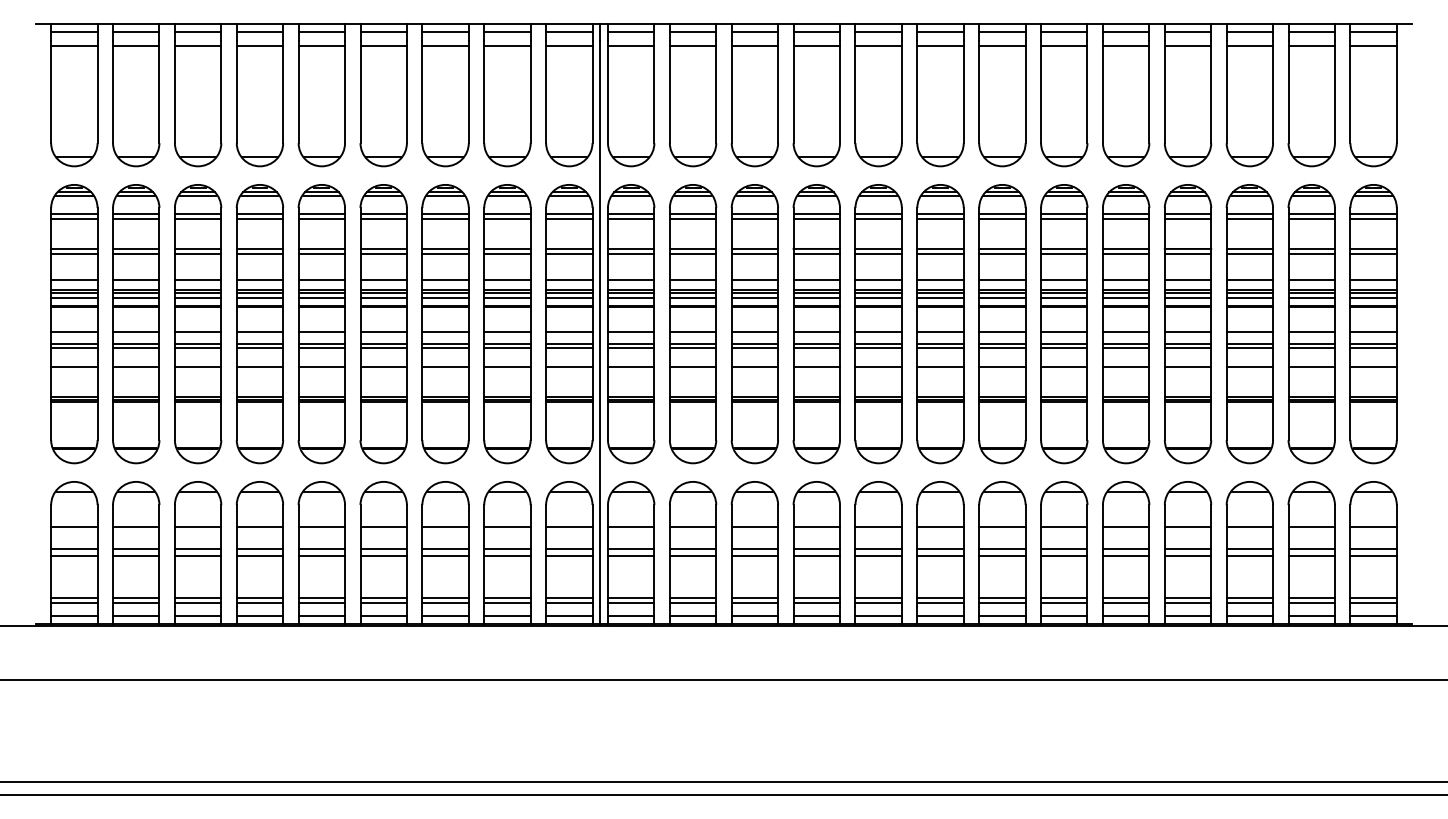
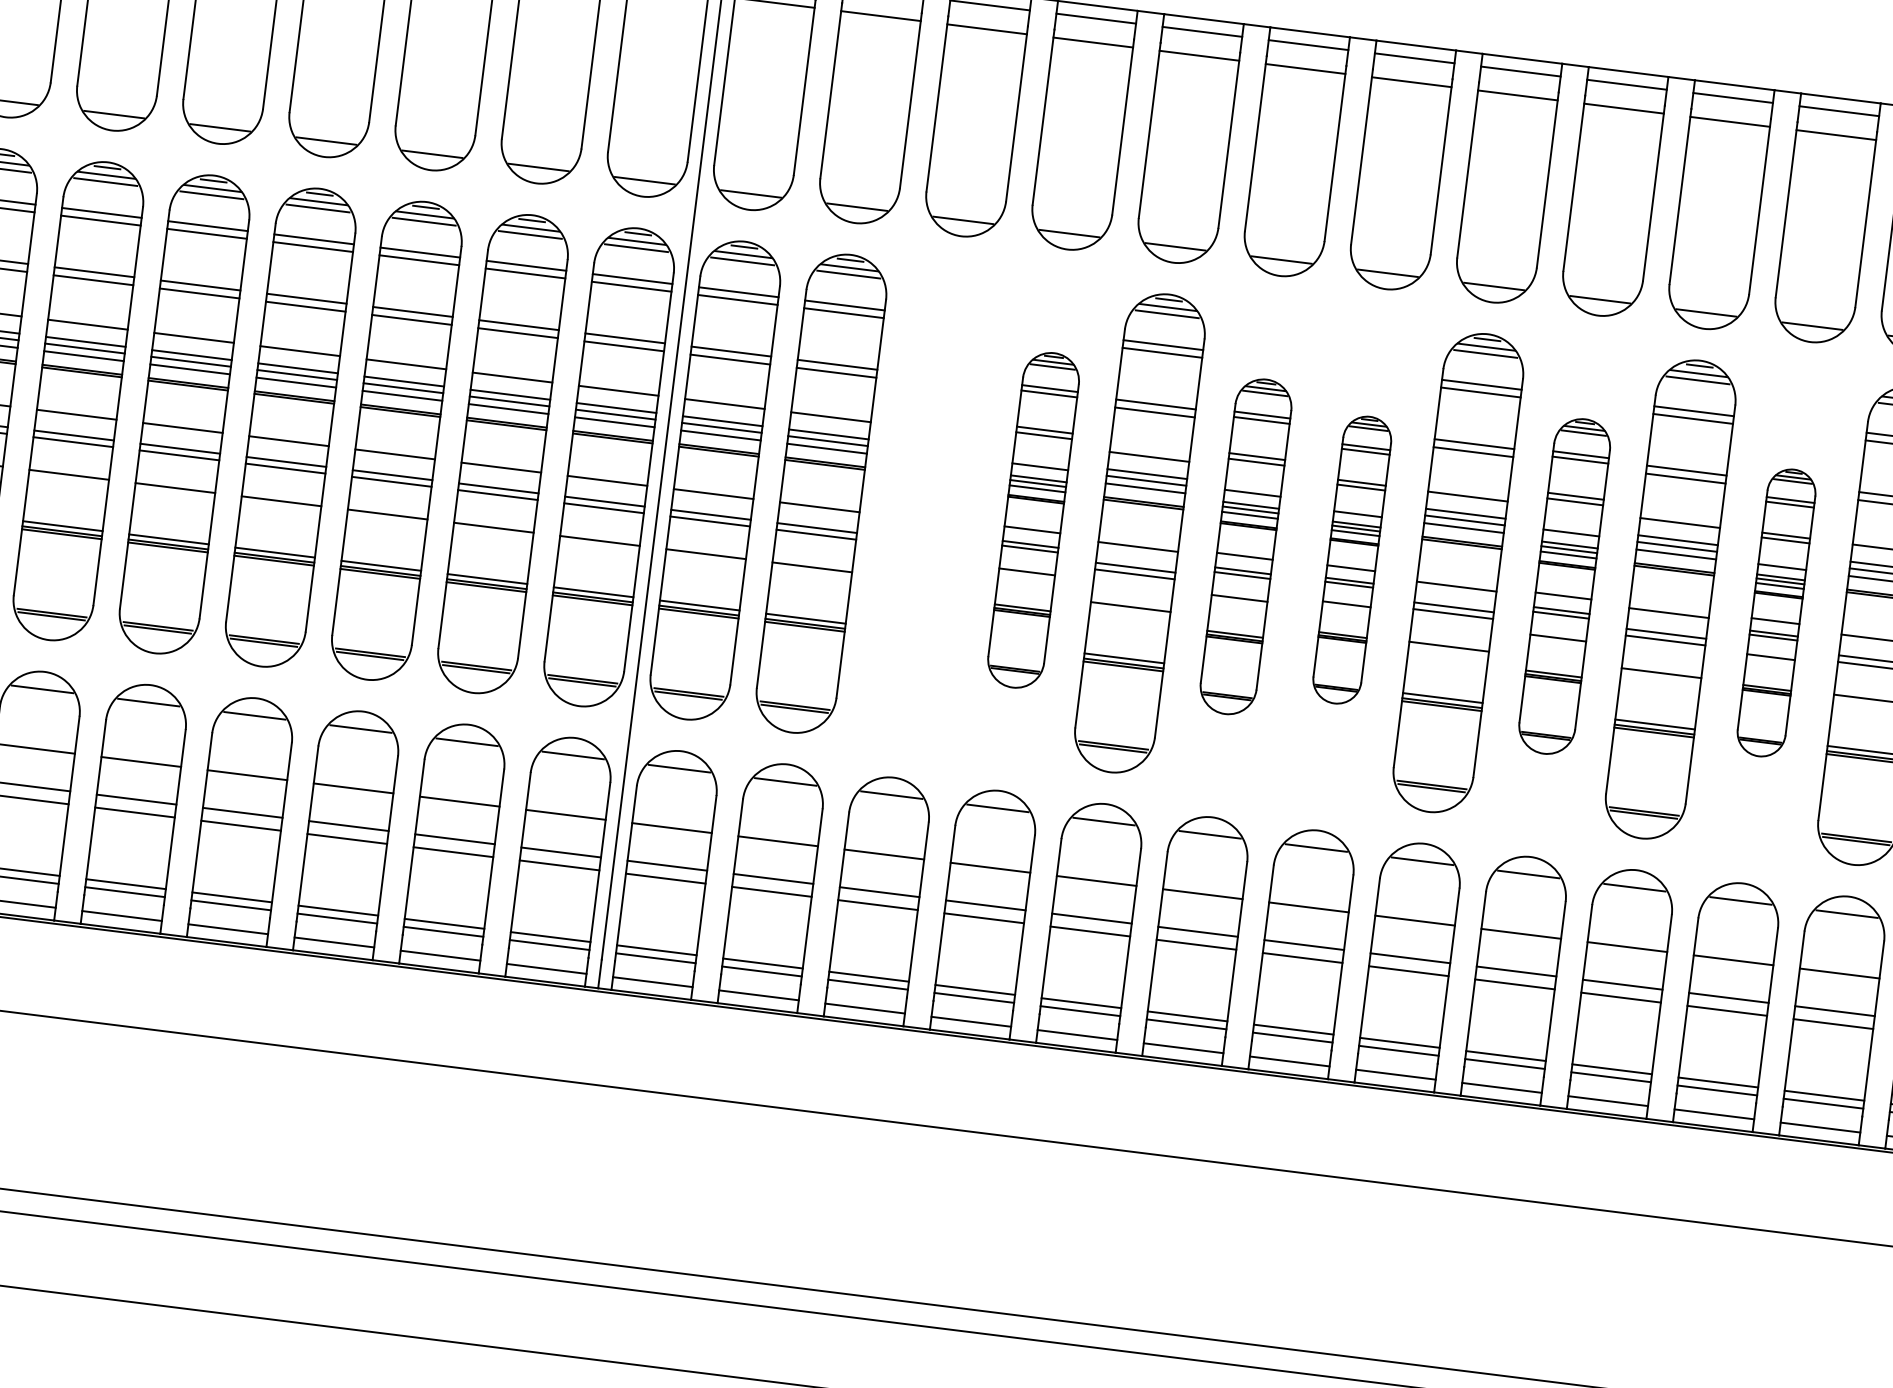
part: (754, 324) -> (926, 507), removed
part: (816, 324) -> (1033, 520), size x0.7
part: (940, 324) -> (1245, 547), size x0.7
part: (1002, 324) -> (1352, 560), size x0.6
part: (1126, 324) -> (1565, 587), size x0.7
part: (1249, 324) -> (1776, 613), size x0.6

